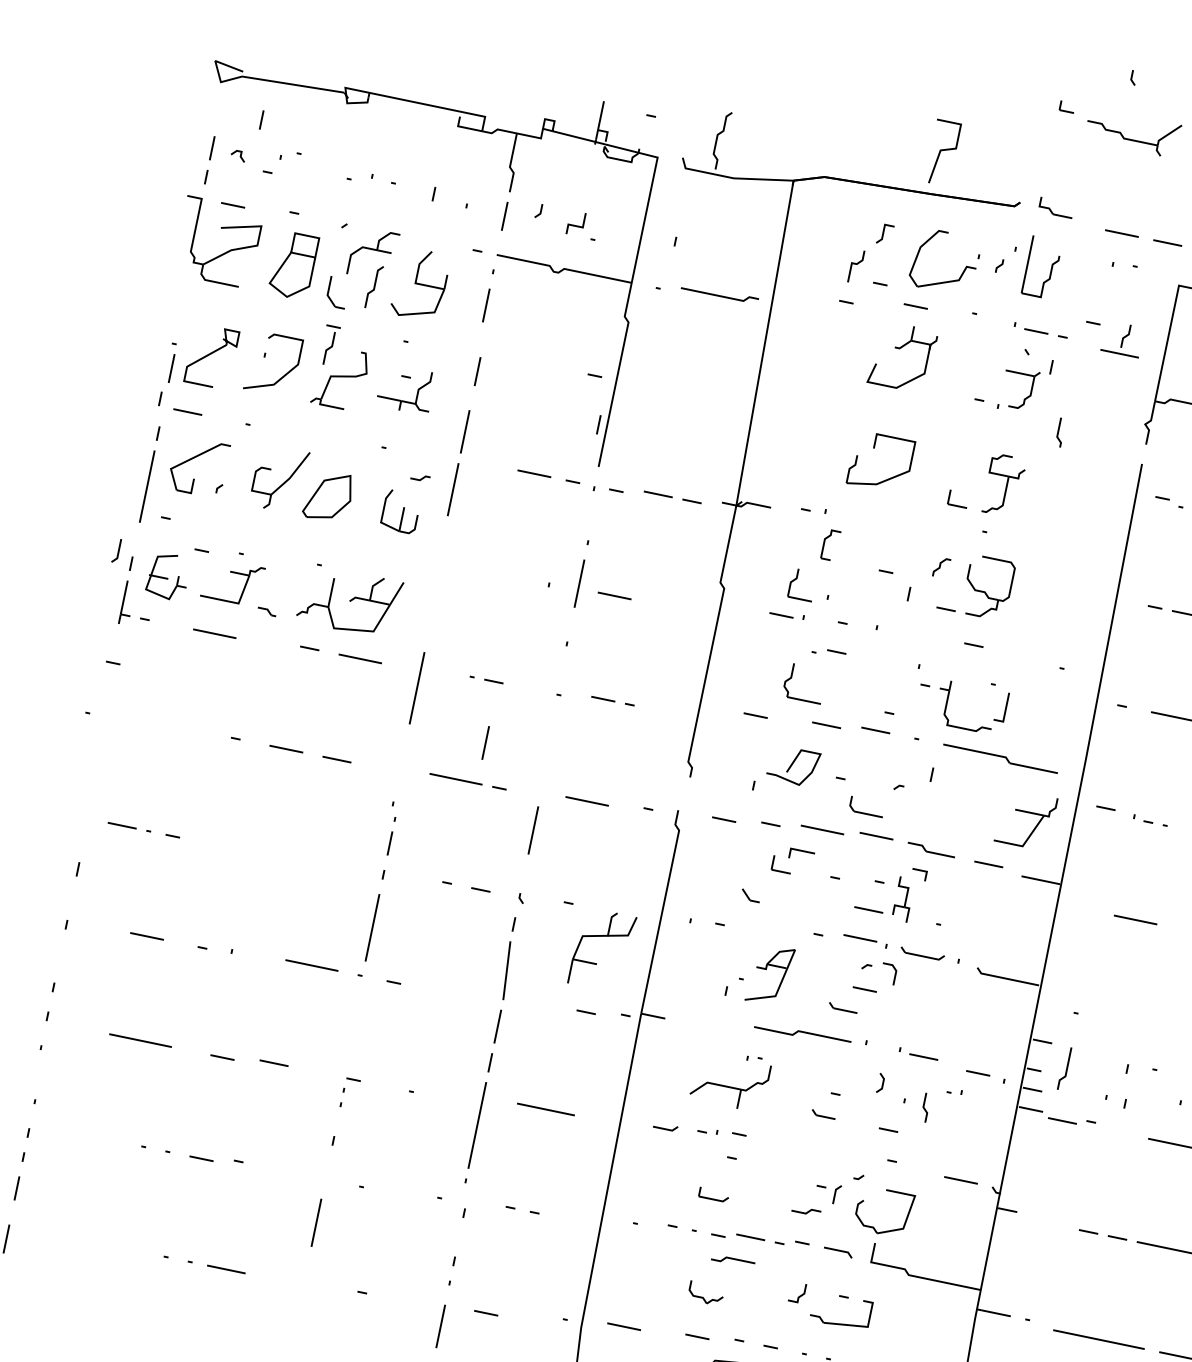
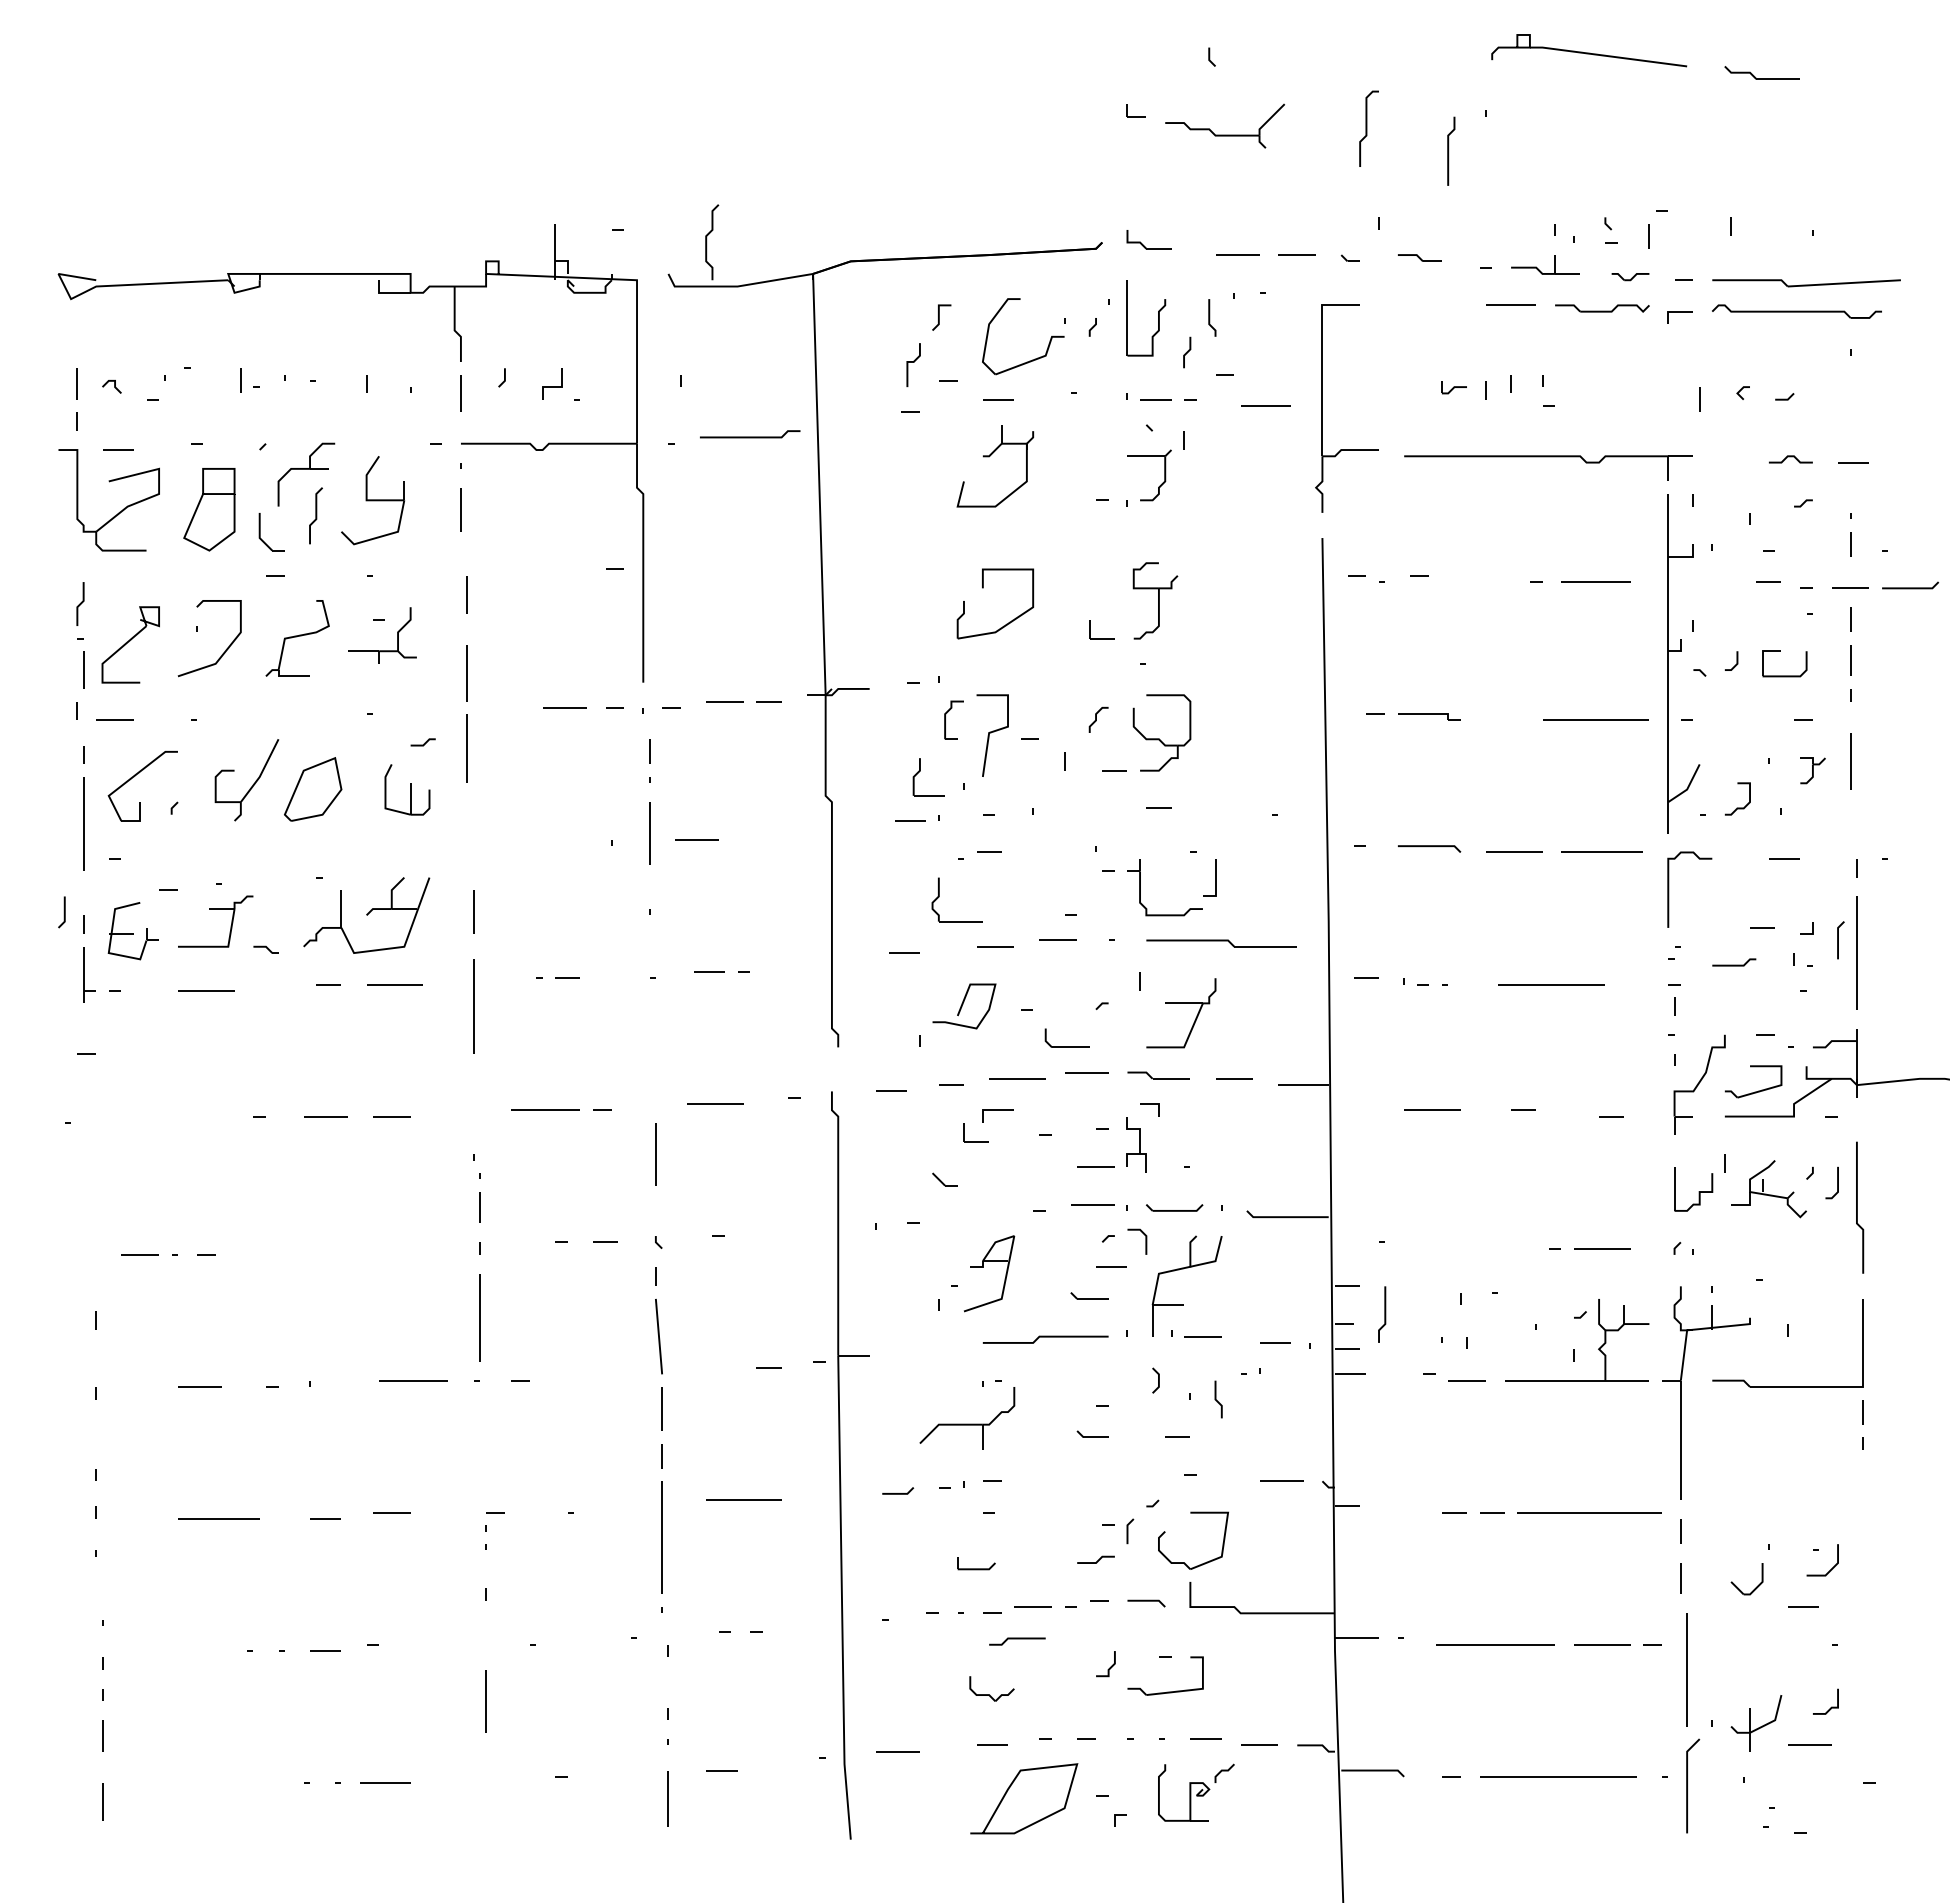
line: (261, 119) -> (240, 380), moved
line: (942, 151) -> (991, 733), moved
line: (1126, 336) -> (1187, 352), moved
line: (329, 347) -> (80, 603), moved
line: (598, 424) -> (649, 751), moved
line: (1059, 431) -> (1210, 317), moved
line: (485, 742) -> (473, 911), moved
part: (1027, 812) -> (1181, 1003), moved
part: (602, 936) -> (1183, 1269), moved
line: (1062, 1120) -> (1466, 1380), moved

